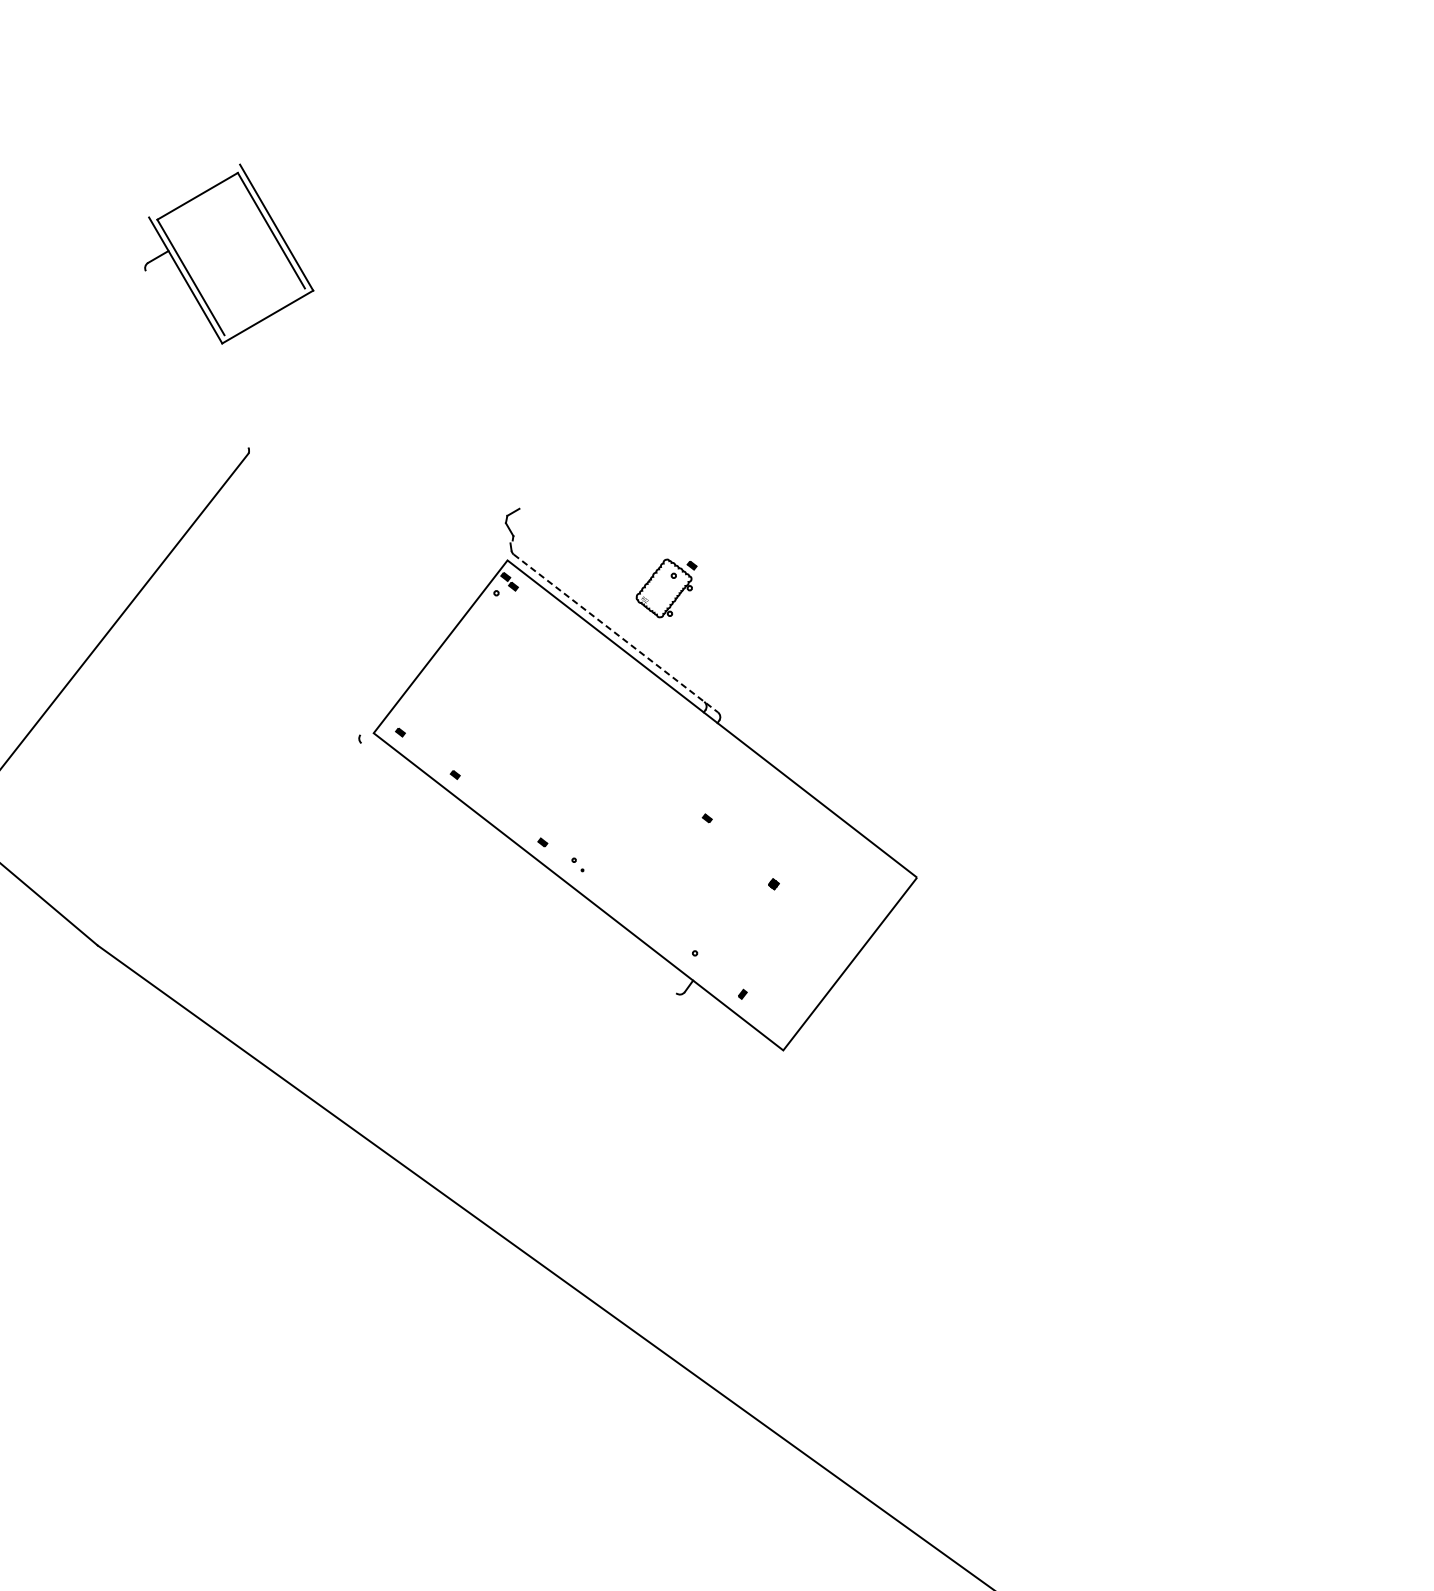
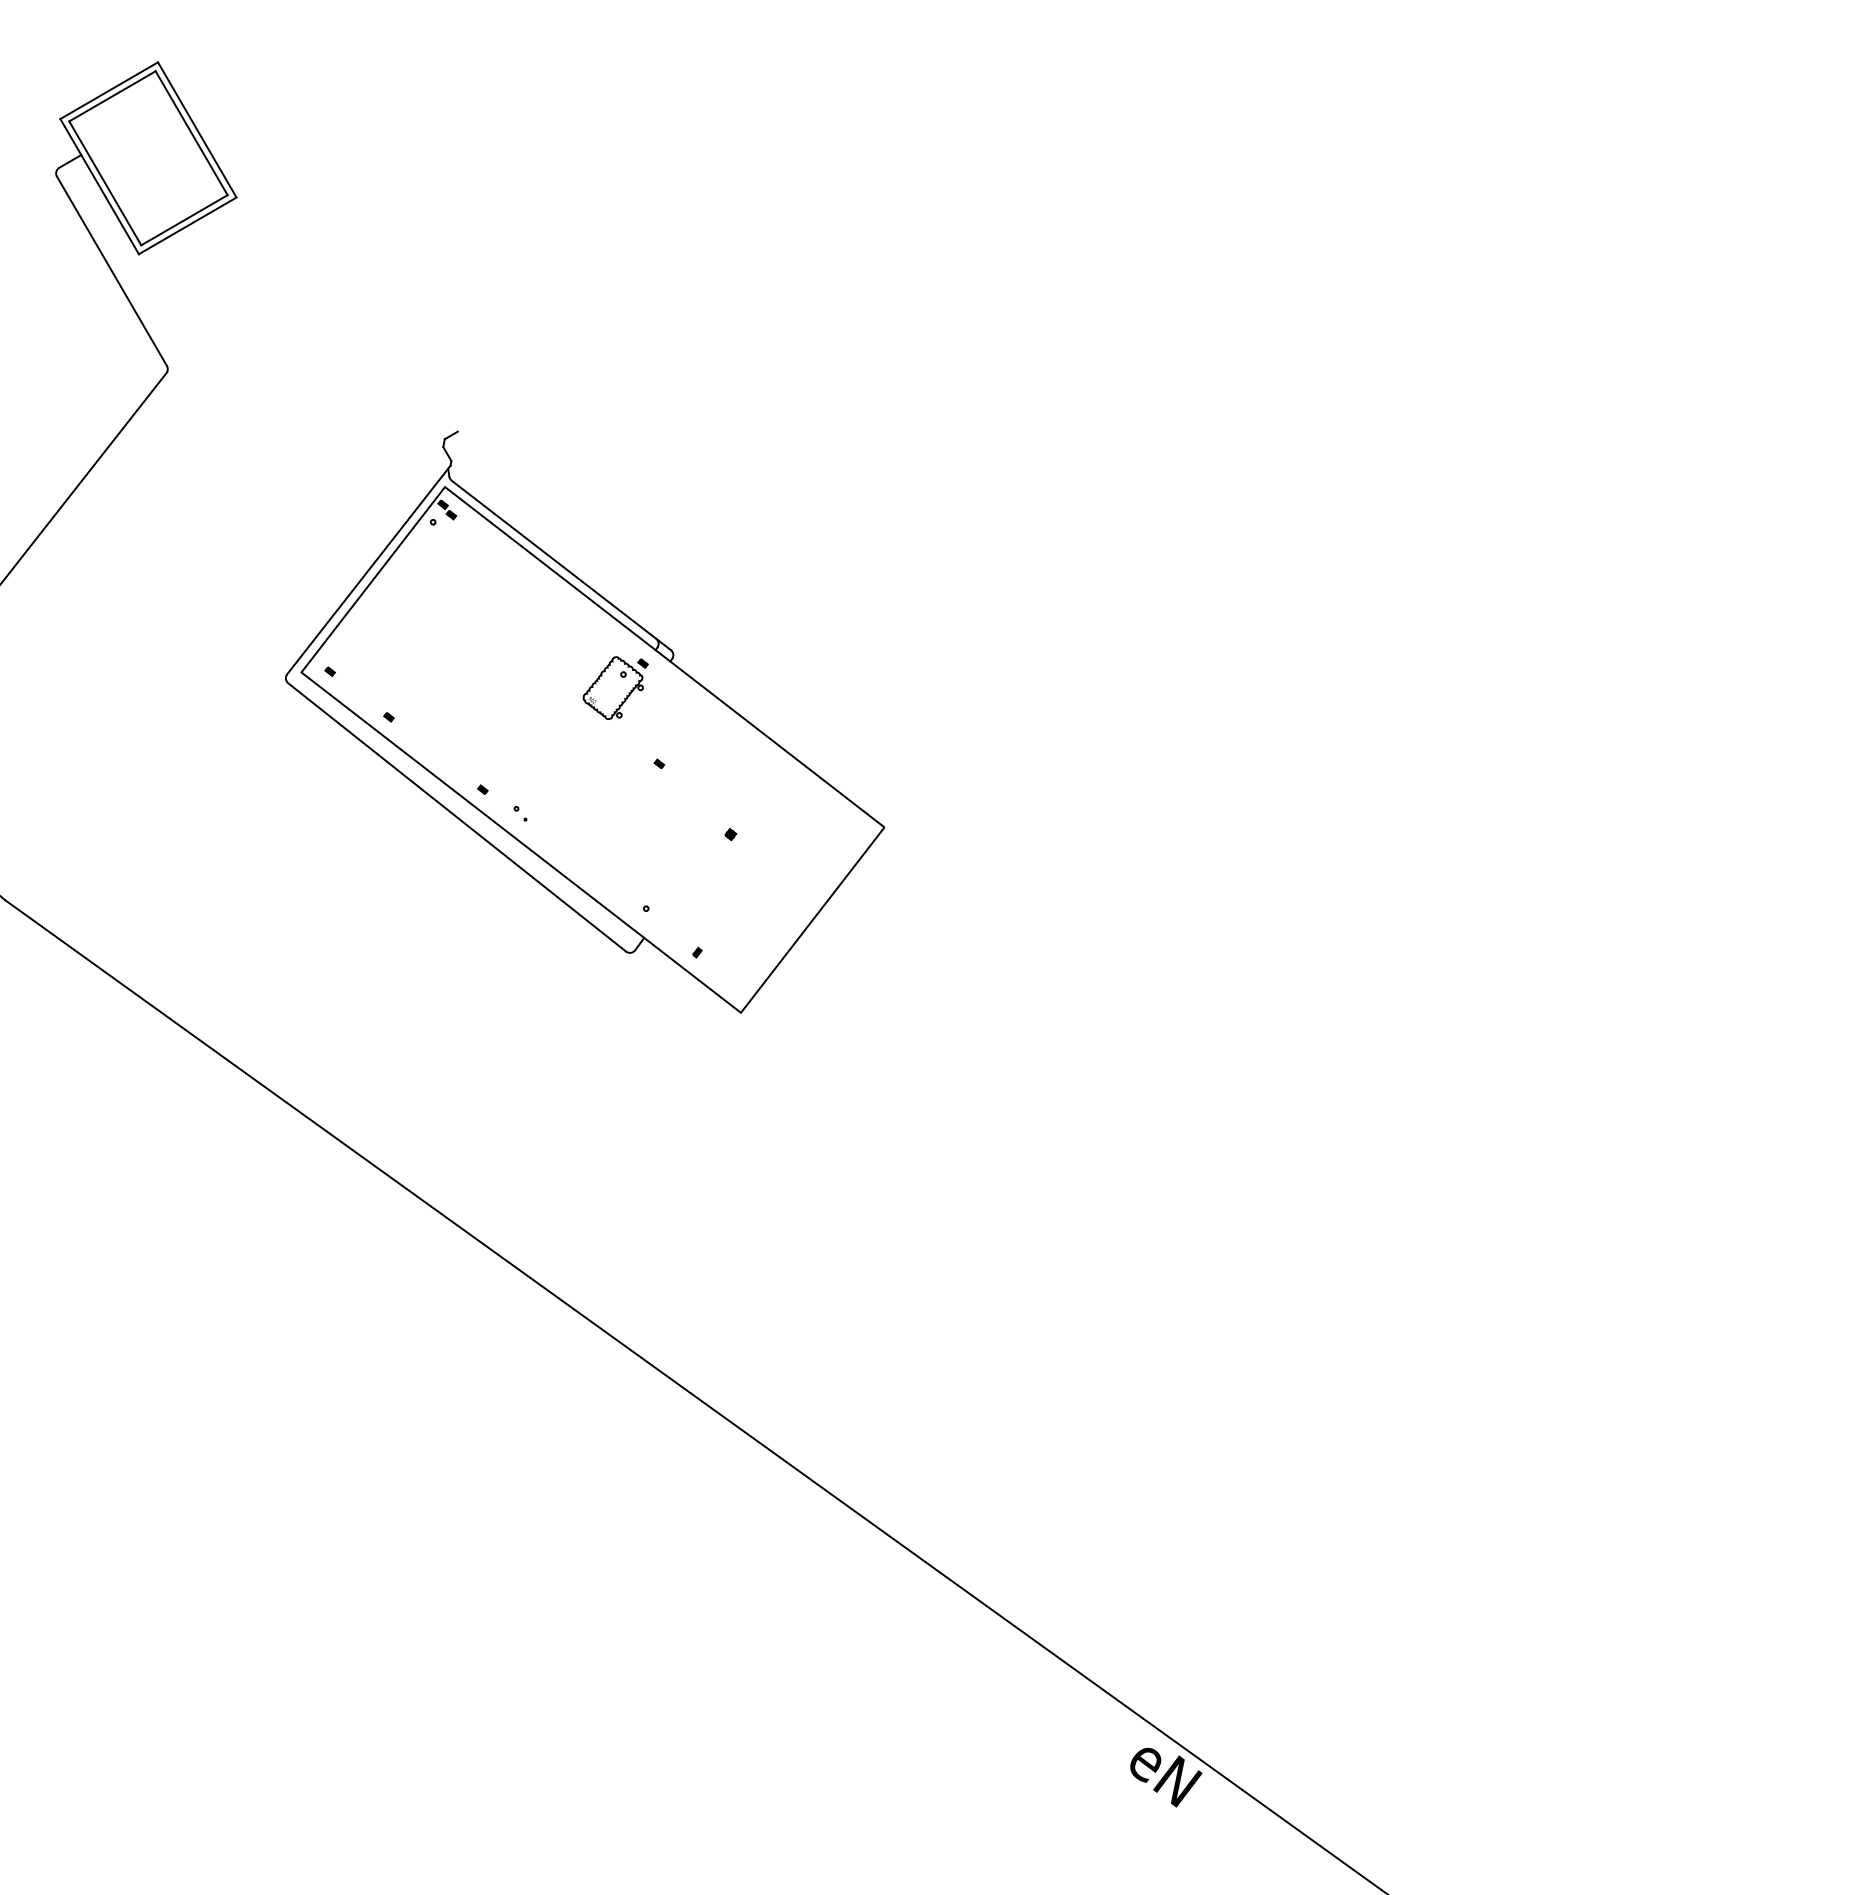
line: (194, 190) -> (109, 90), added
line: (264, 312) -> (184, 220), added
line: (196, 358) -> (111, 270), added
part: (666, 587) -> (615, 687), moved
line: (616, 633) -> (561, 565), dashed -> solid
line: (436, 637) -> (368, 569), added
line: (518, 868) -> (456, 817), added

